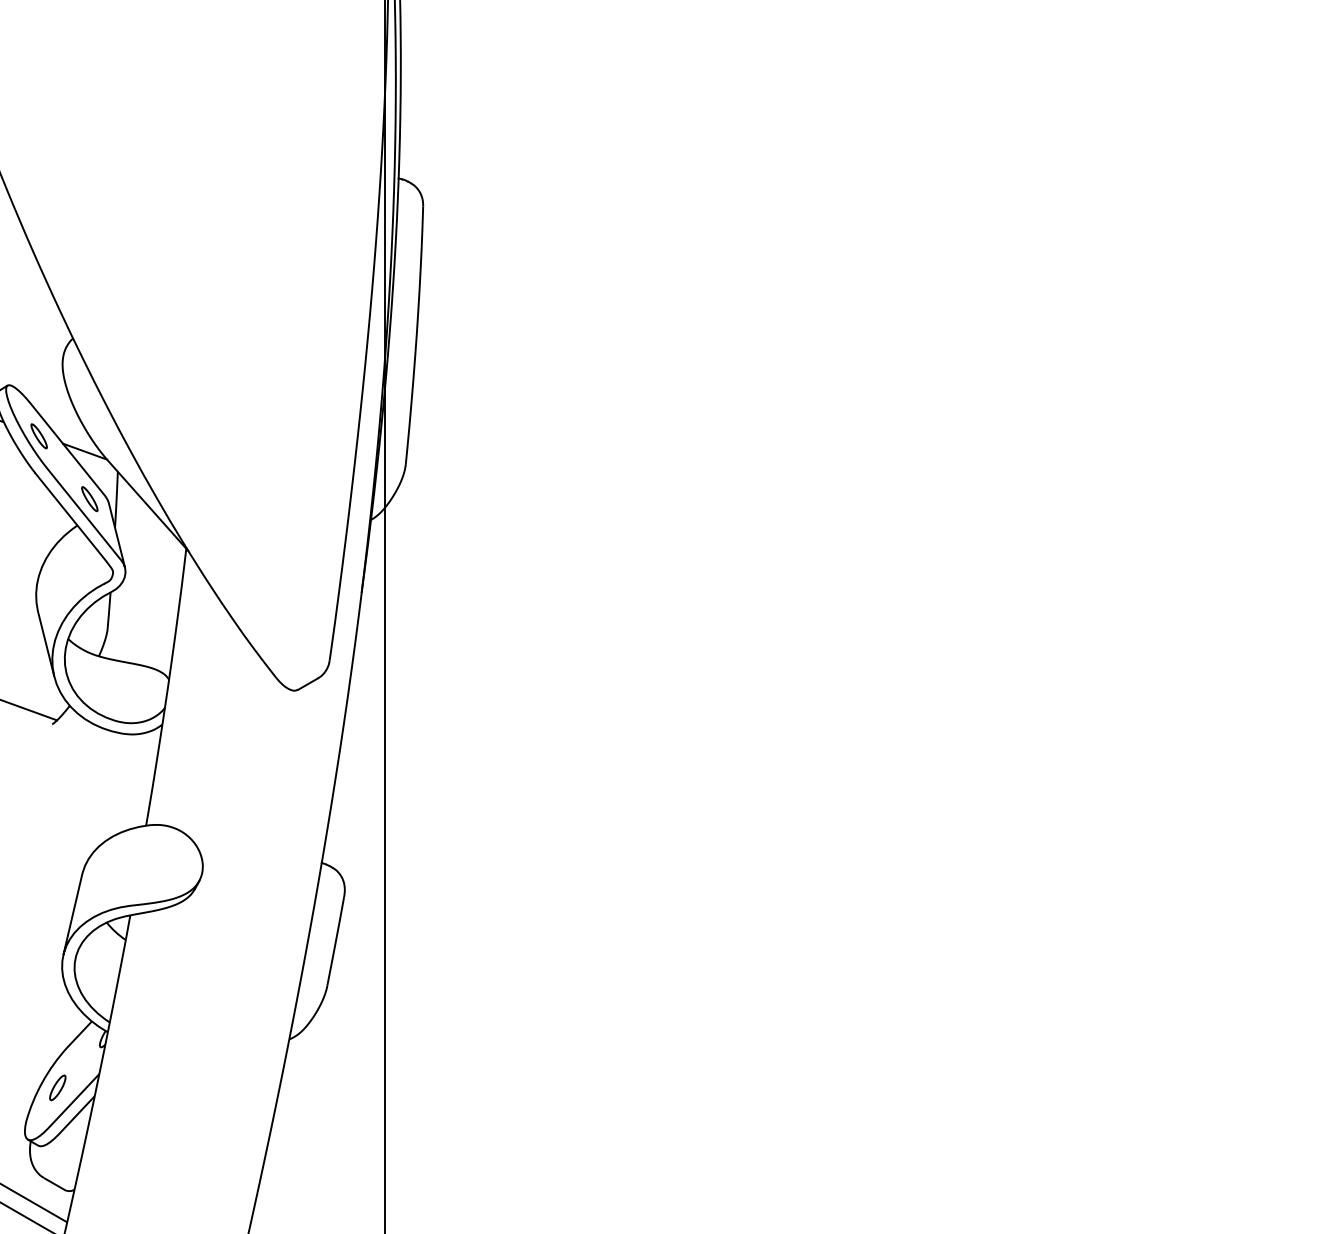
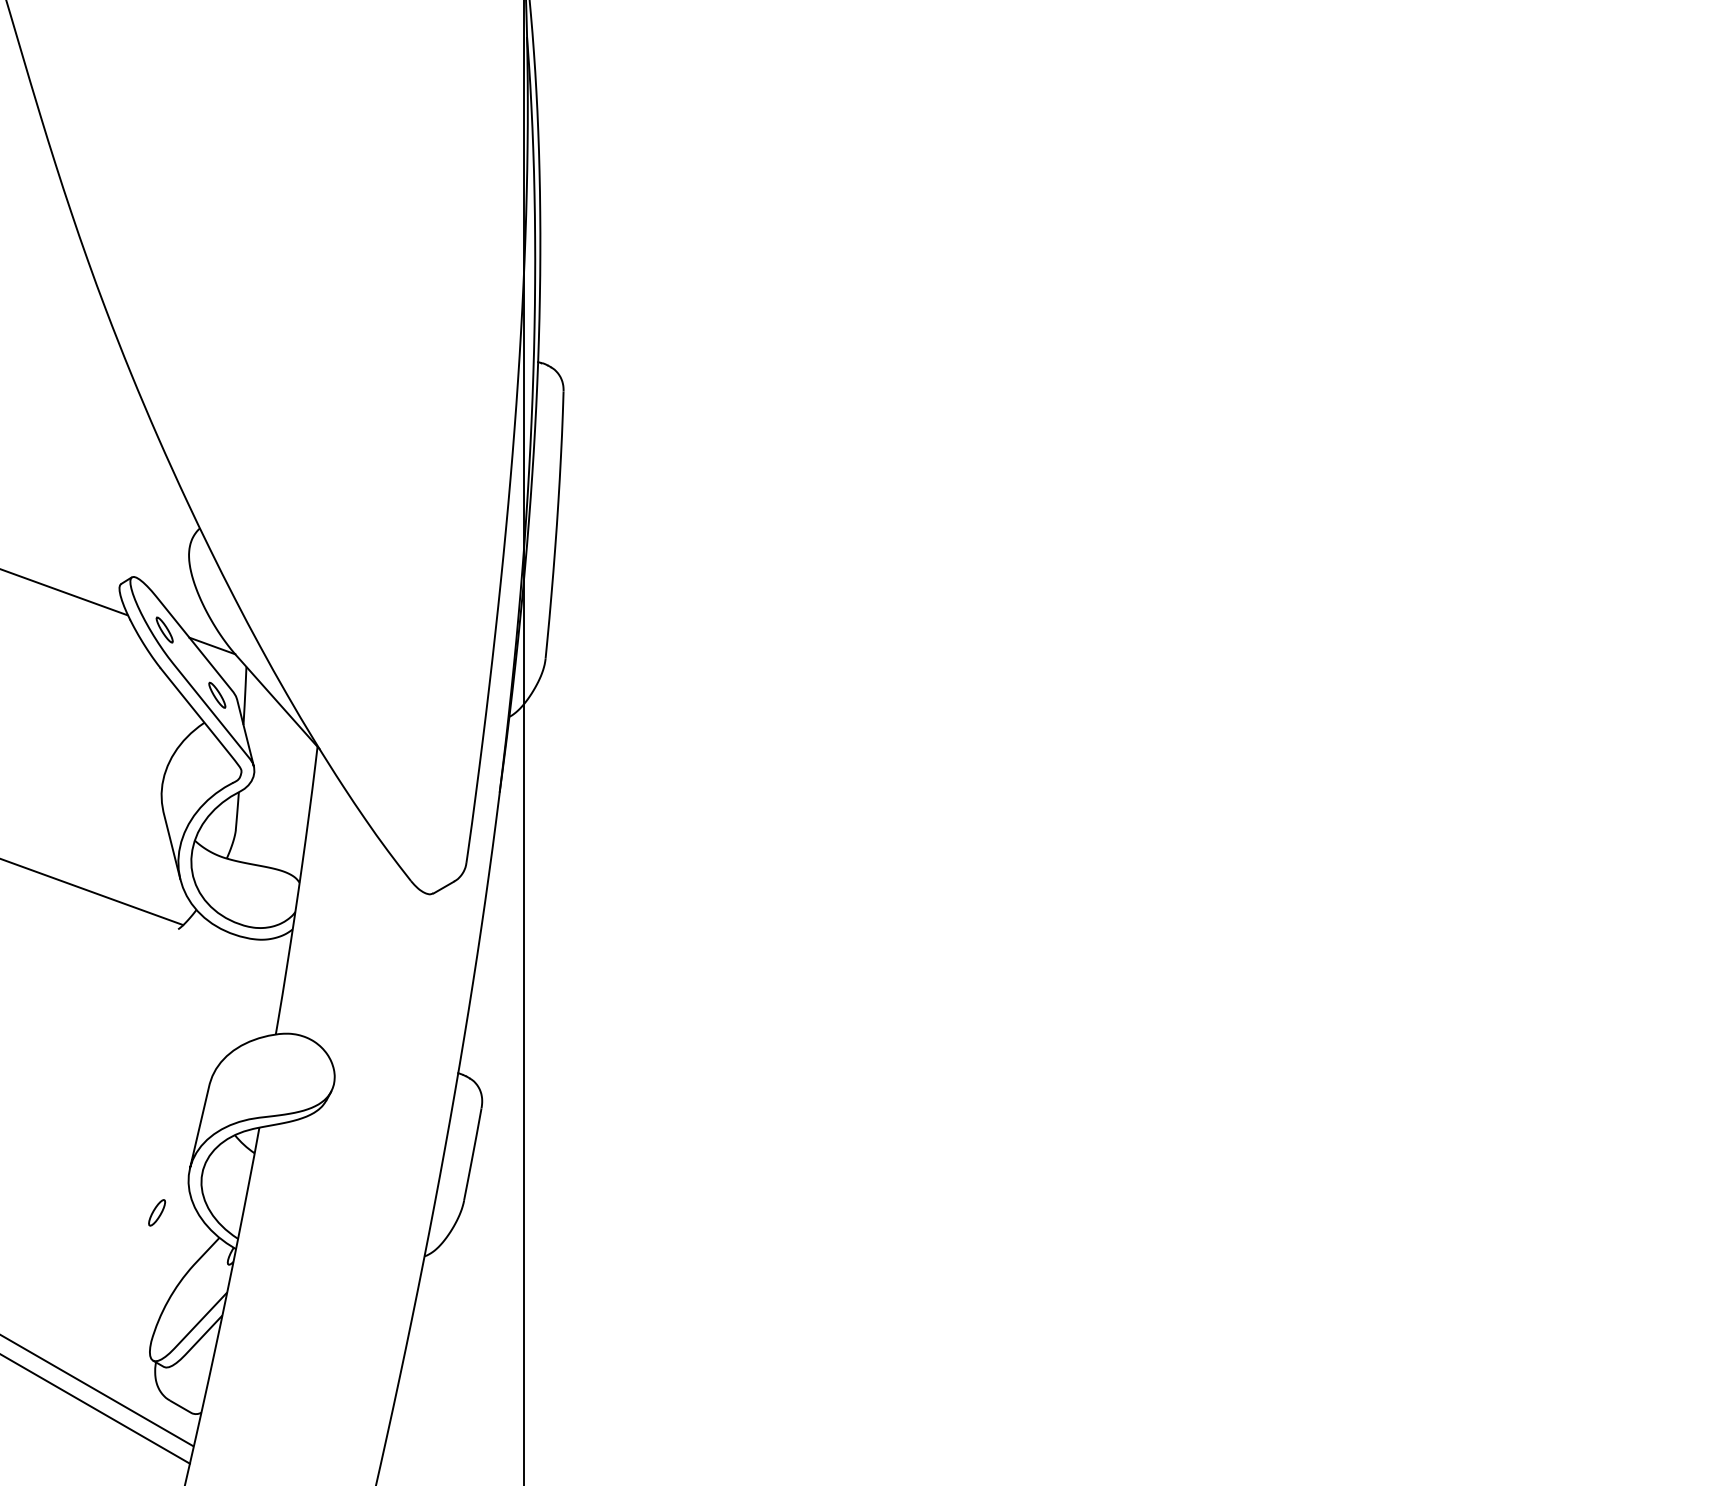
part: (58, 1087) -> (157, 1212), moved

